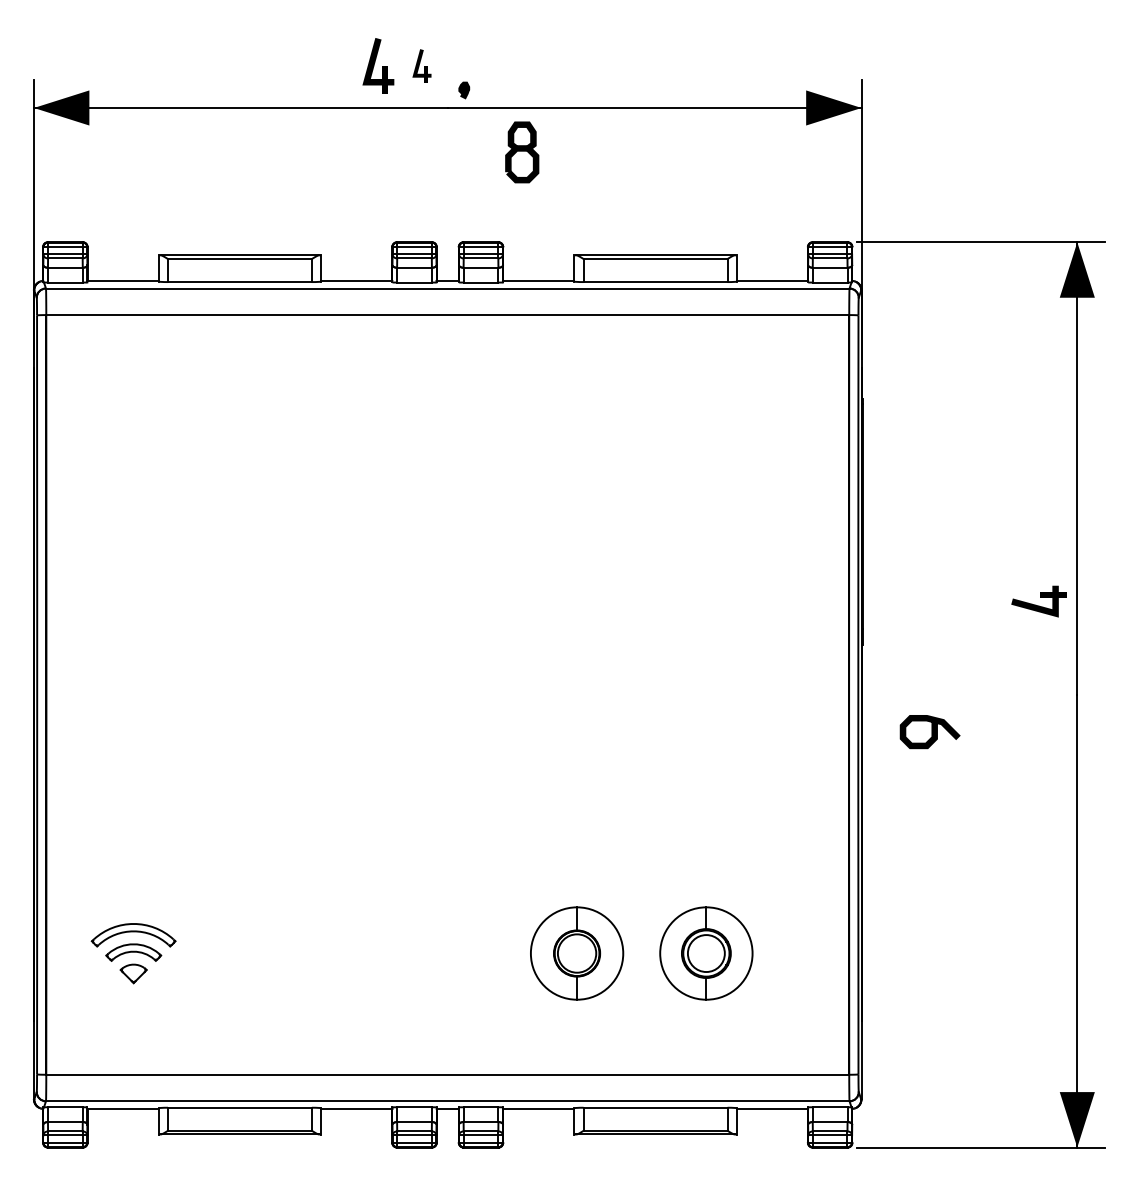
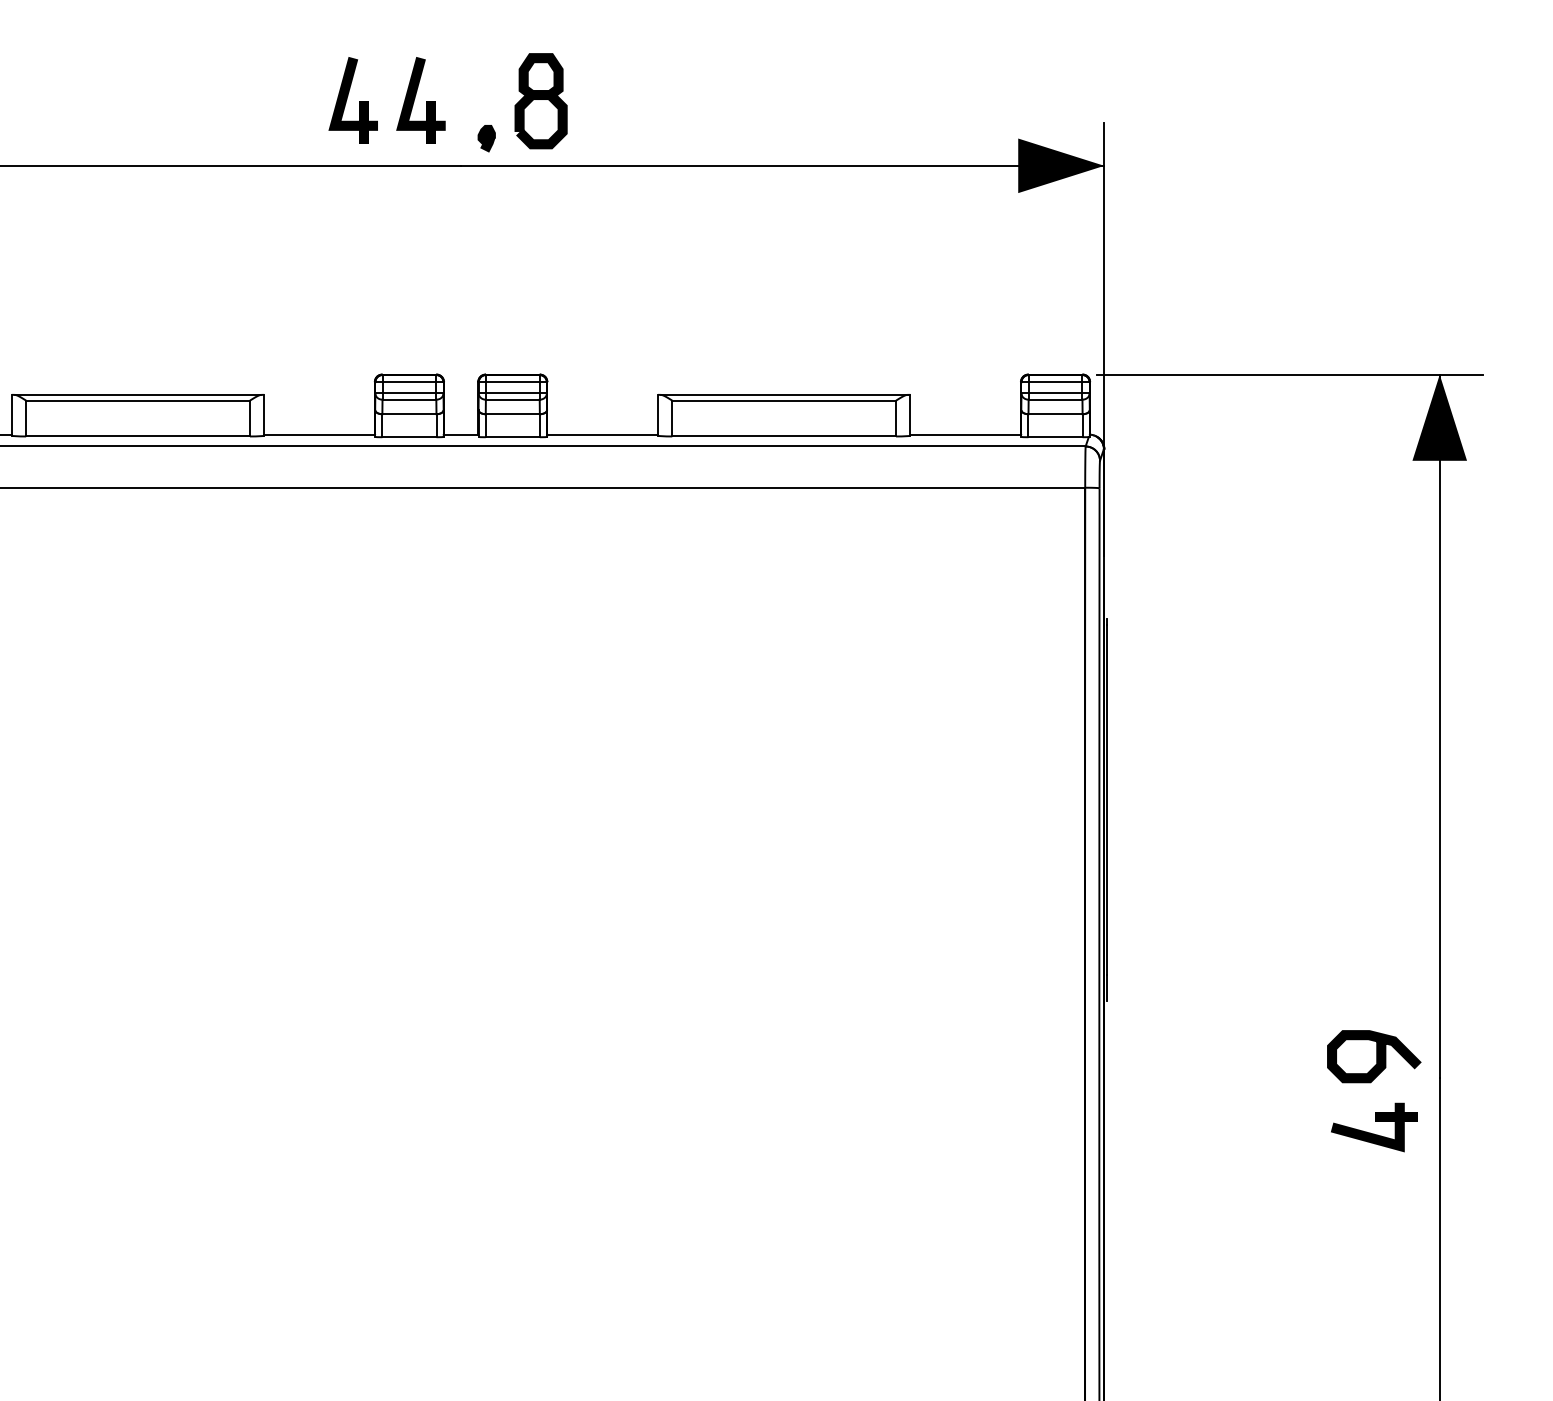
part: (421, 65) -> (420, 99), size x1.67
part: (522, 152) -> (541, 101), moved
part: (1038, 601) -> (1373, 1127), moved
curve: (931, 732) -> (1376, 1057), moved

